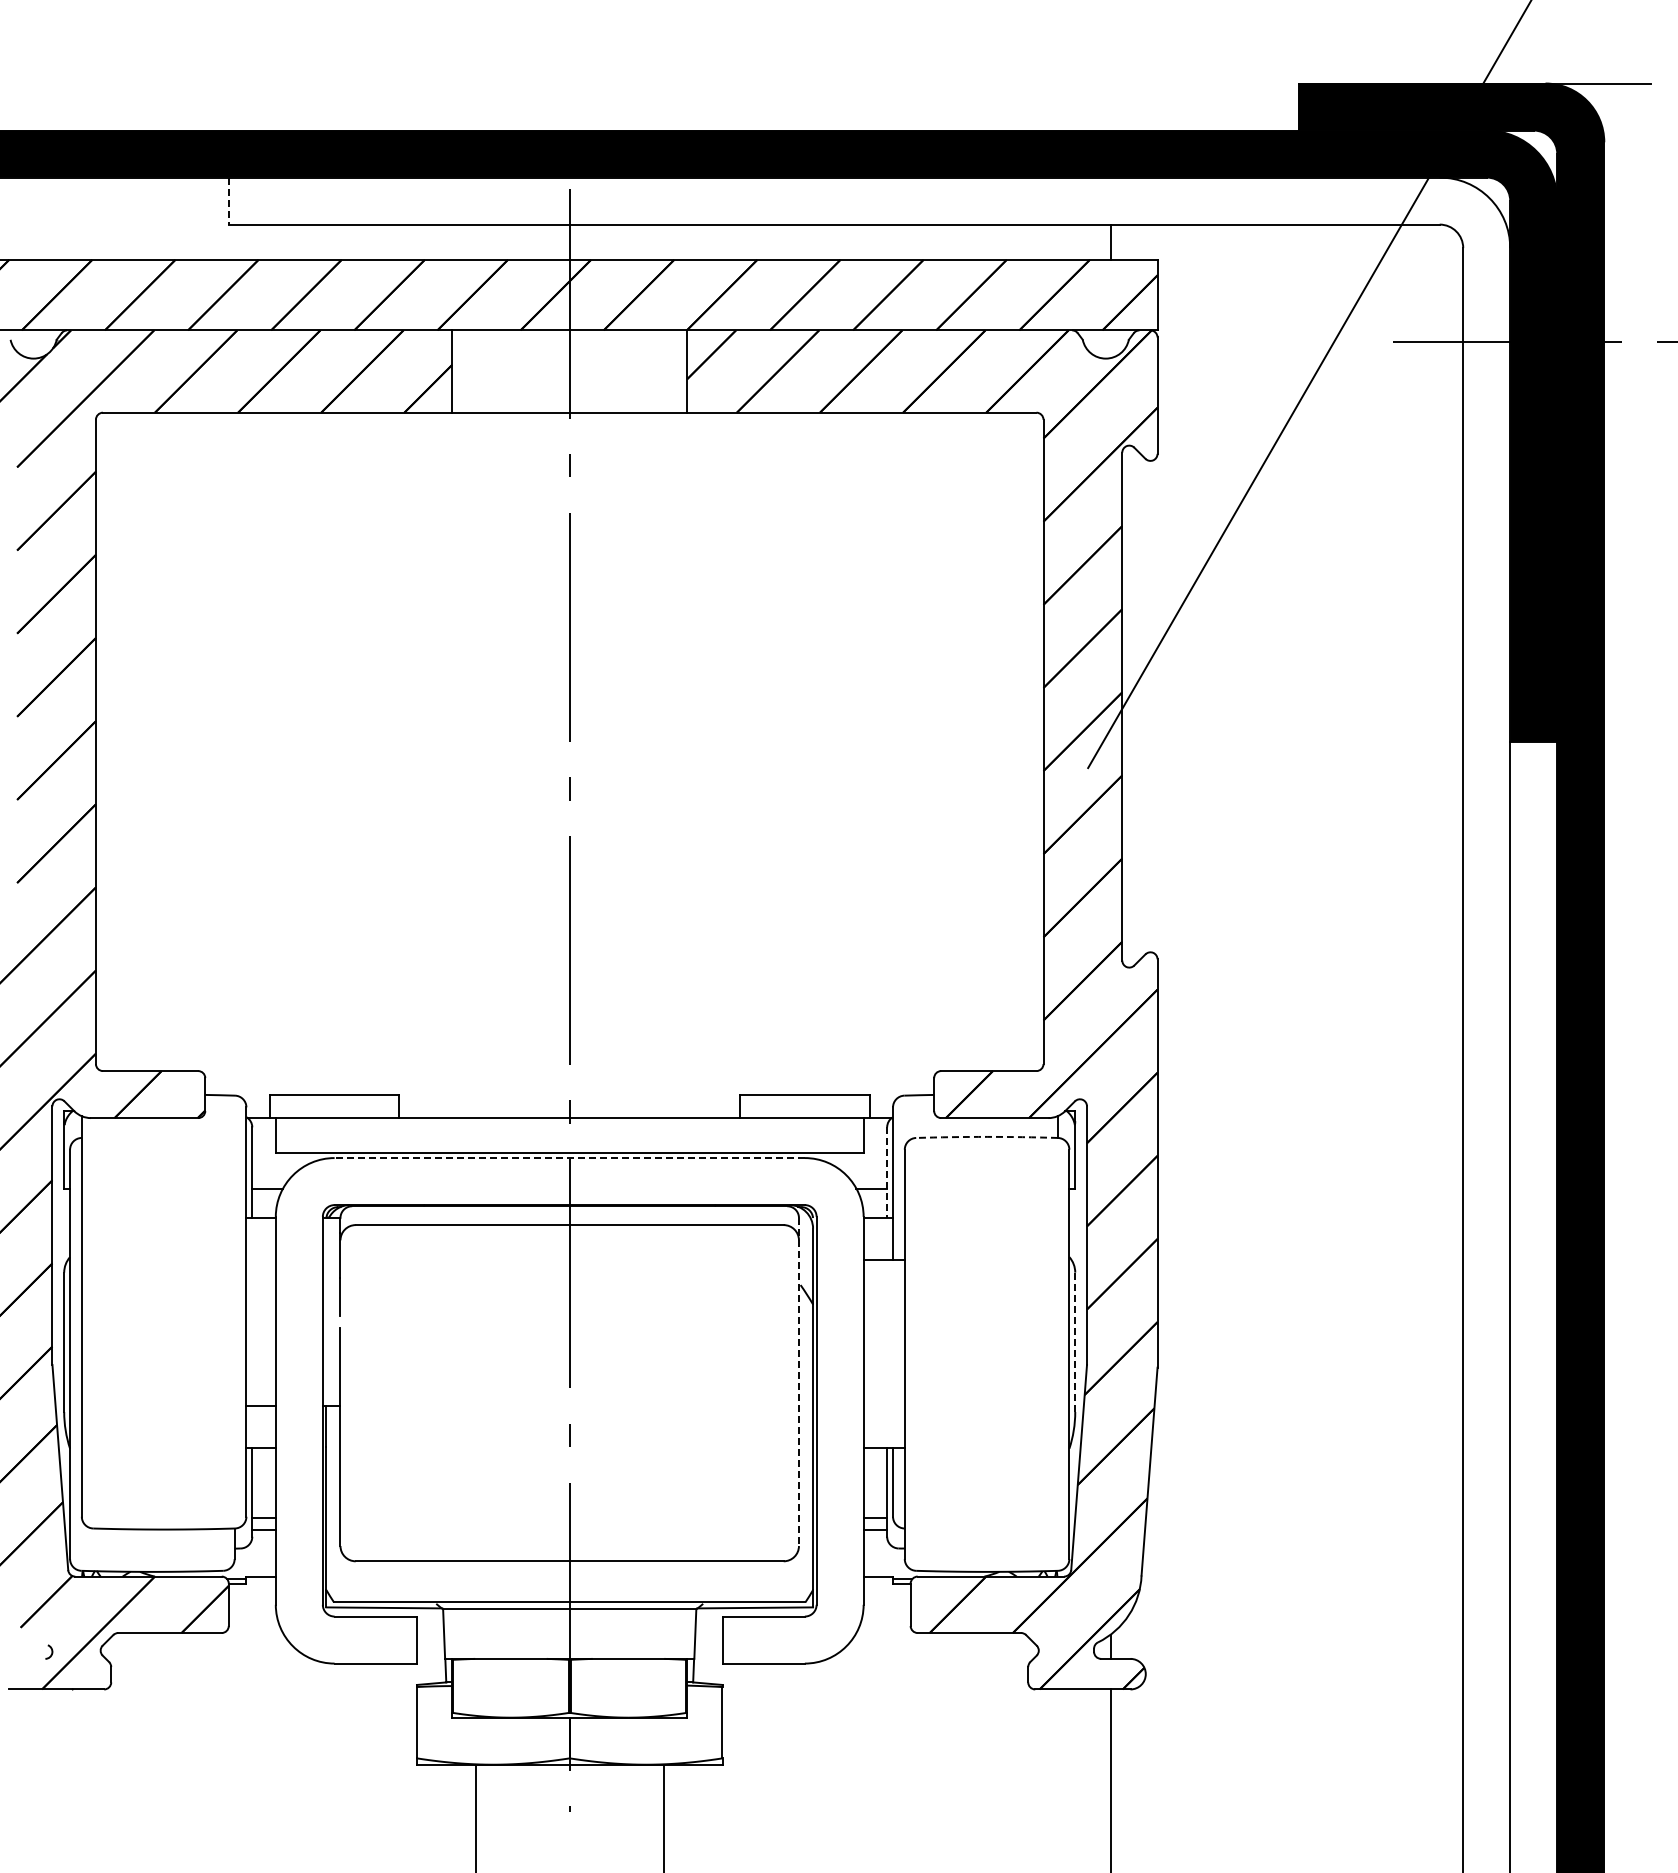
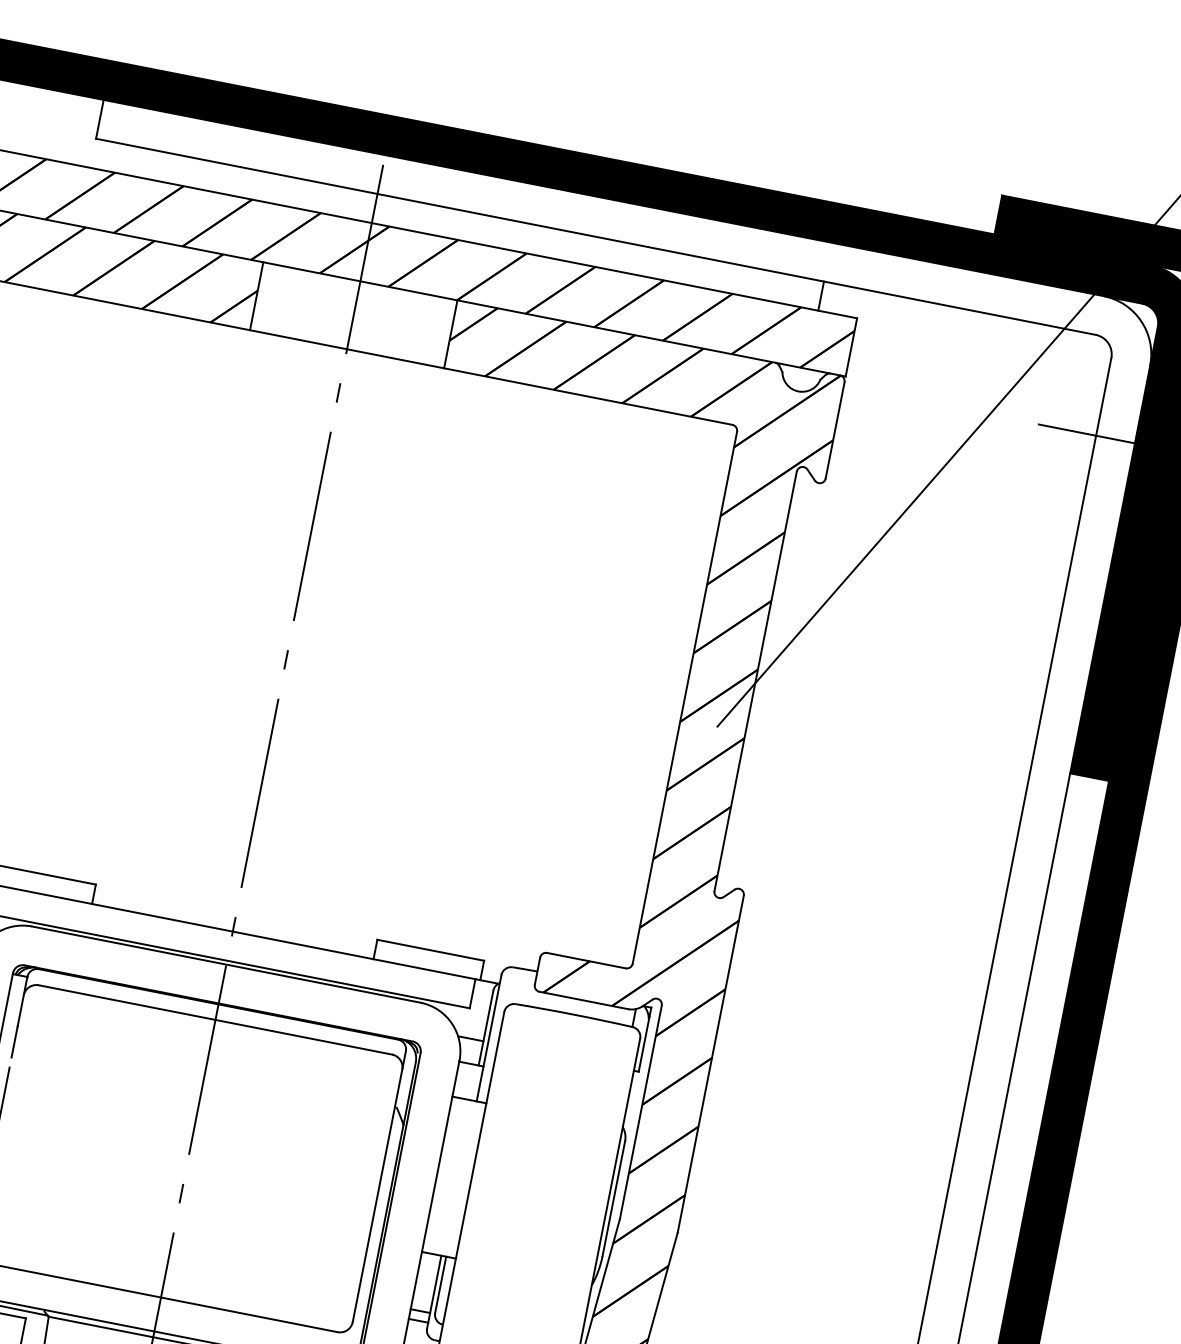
line: (228, 201) -> (99, 119), dashed -> solid
arc: (987, 1136) -> (574, 1014), dashed -> solid
line: (569, 1158) -> (226, 964), dashed -> solid
line: (887, 1173) -> (486, 1028), dashed -> solid
line: (1075, 1342) -> (614, 1198), dashed -> solid
line: (798, 1382) -> (378, 1186), dashed -> solid

